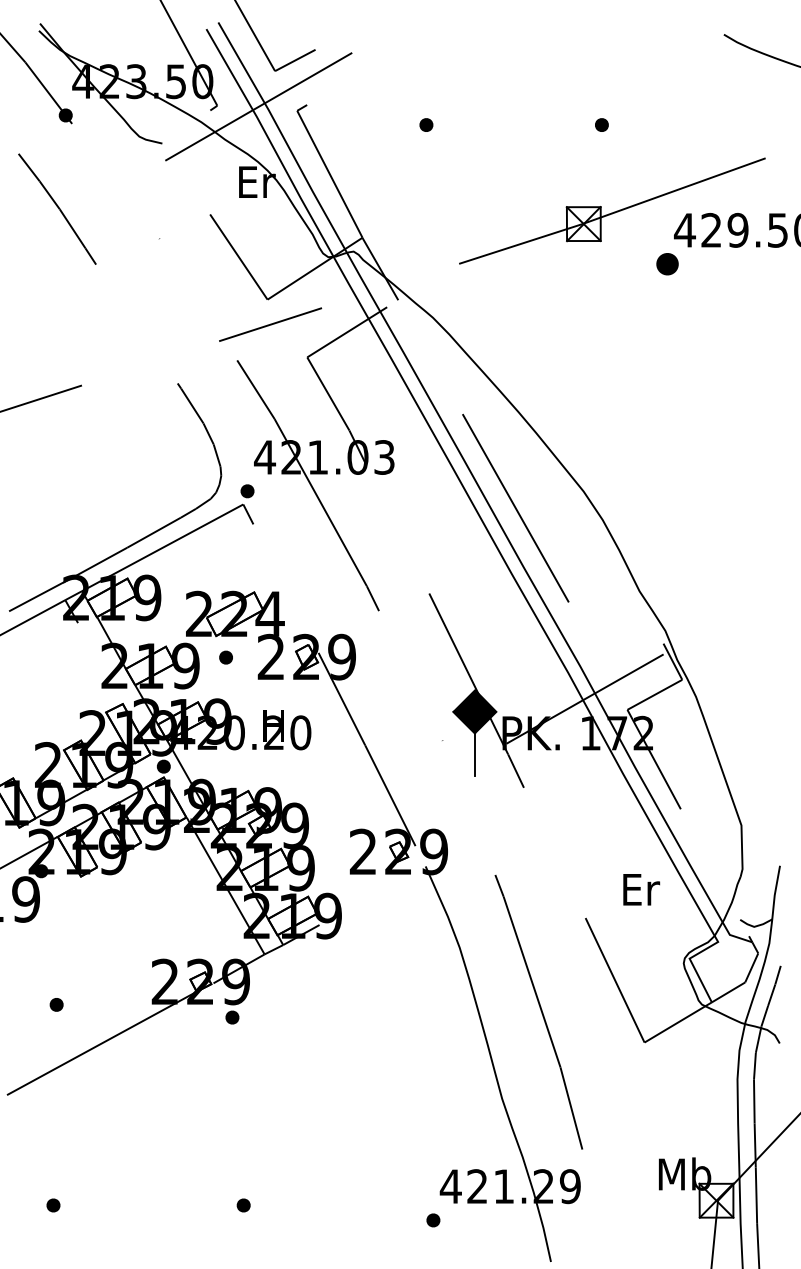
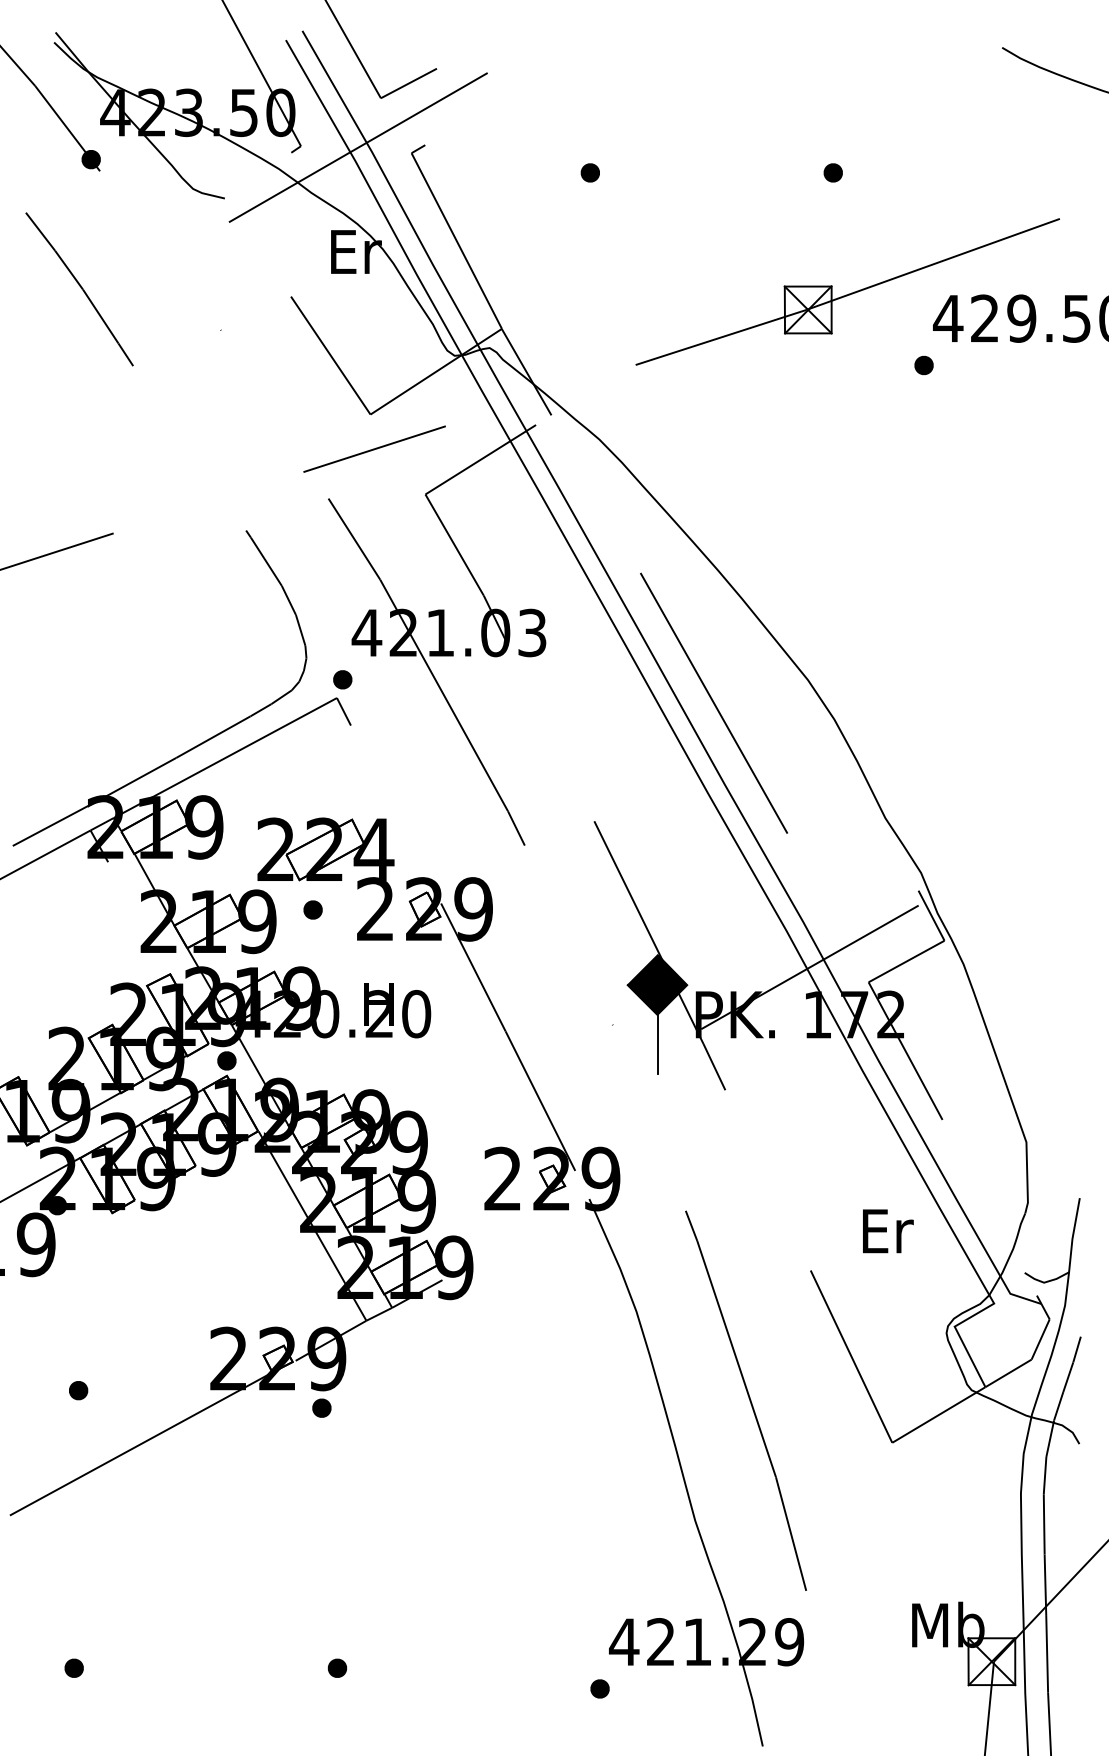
part: (667, 264) -> (923, 365), size x0.62

